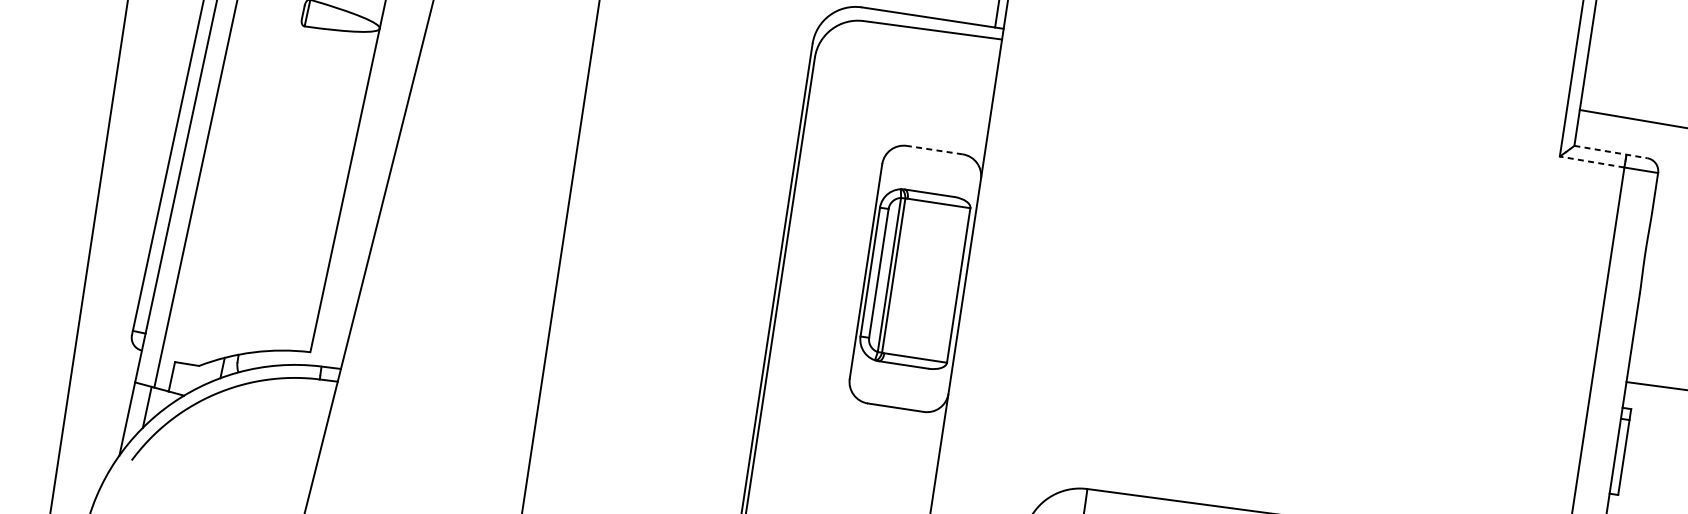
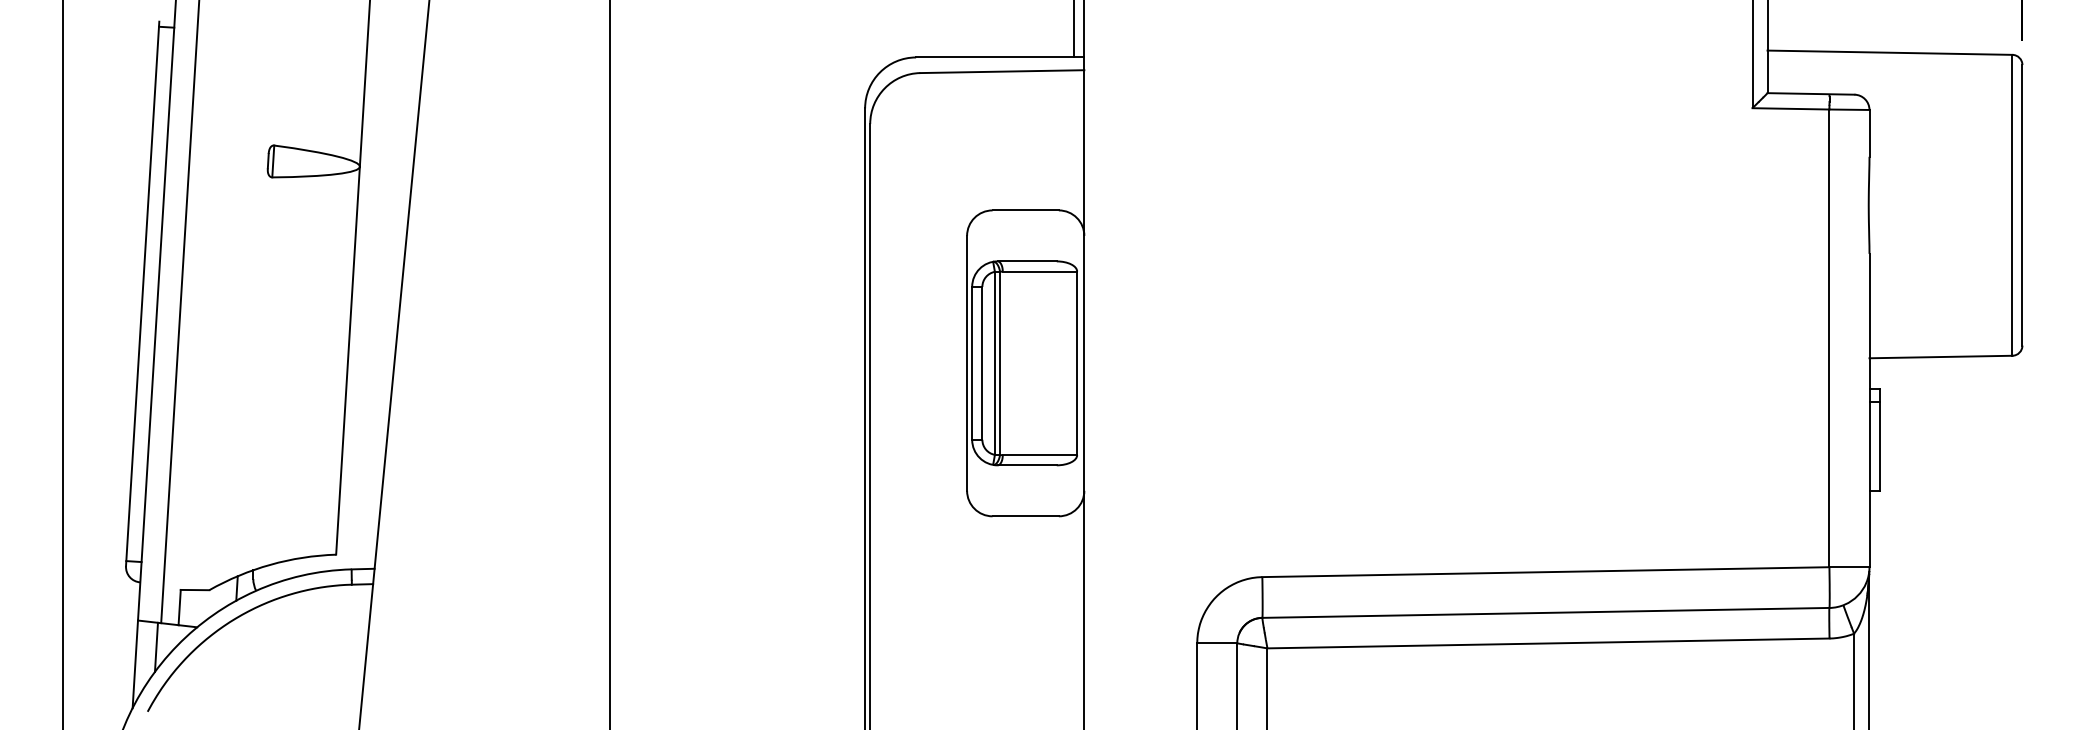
line: (934, 150) -> (1025, 210), dashed -> solid
line: (1611, 151) -> (1811, 93), dashed -> solid
line: (1591, 161) -> (1790, 108), dashed -> solid

